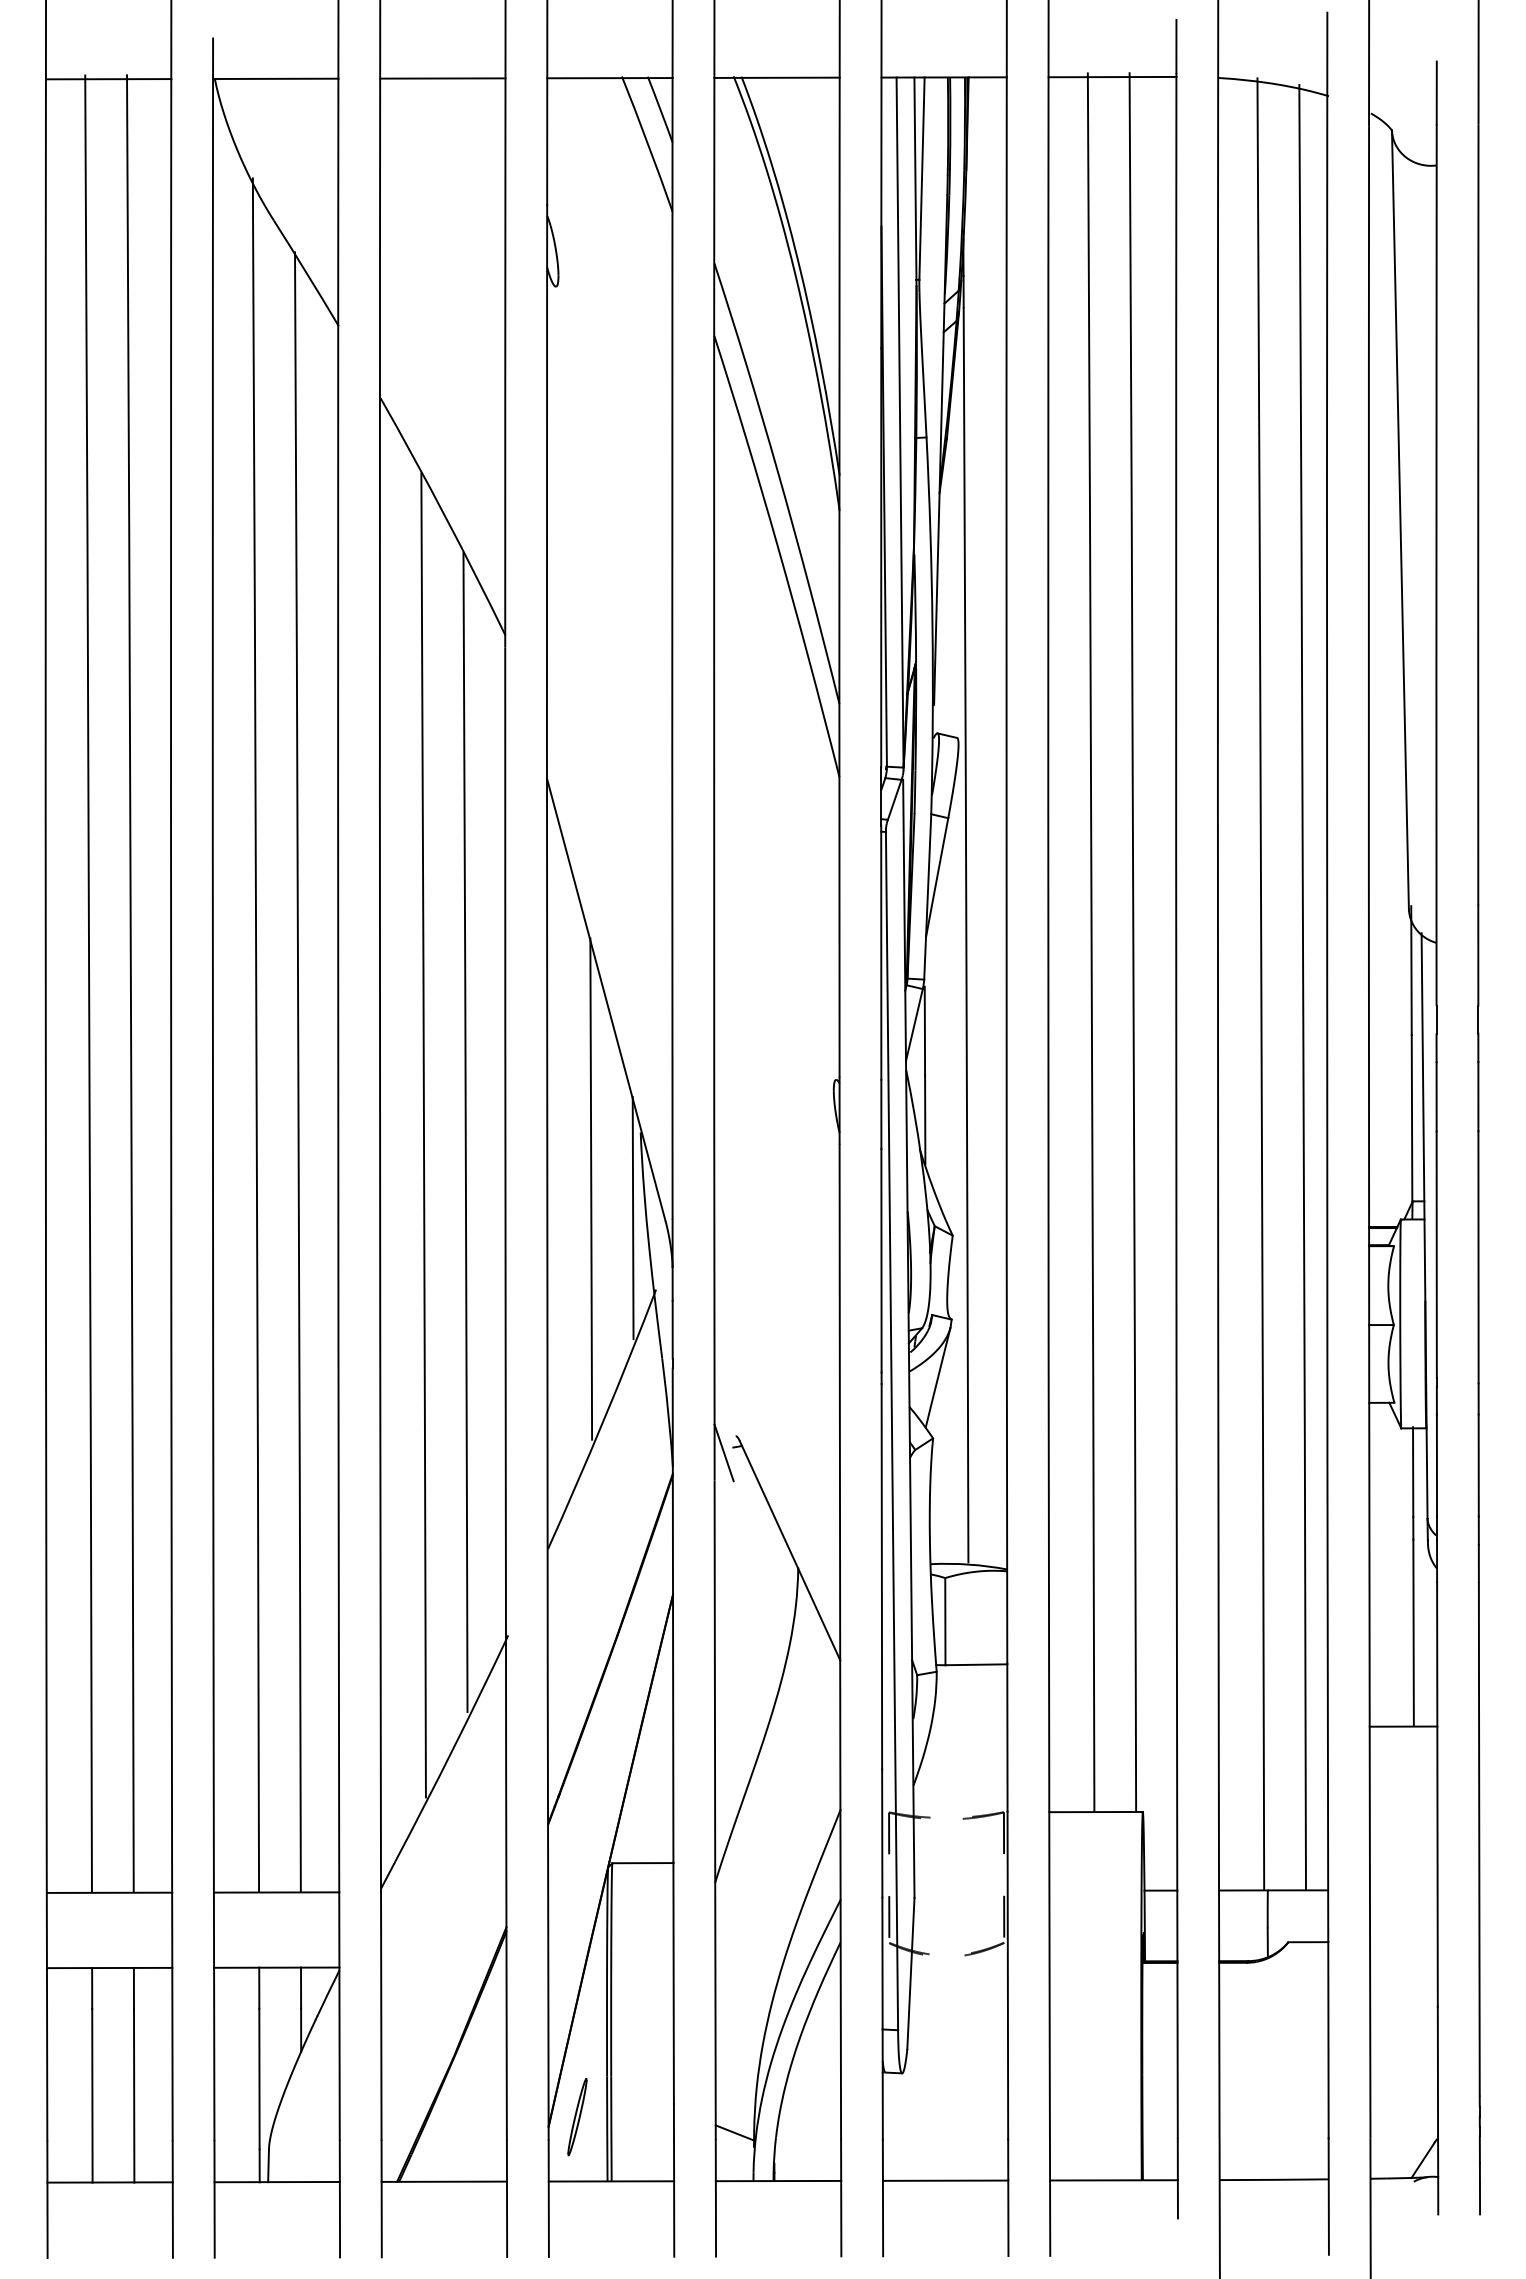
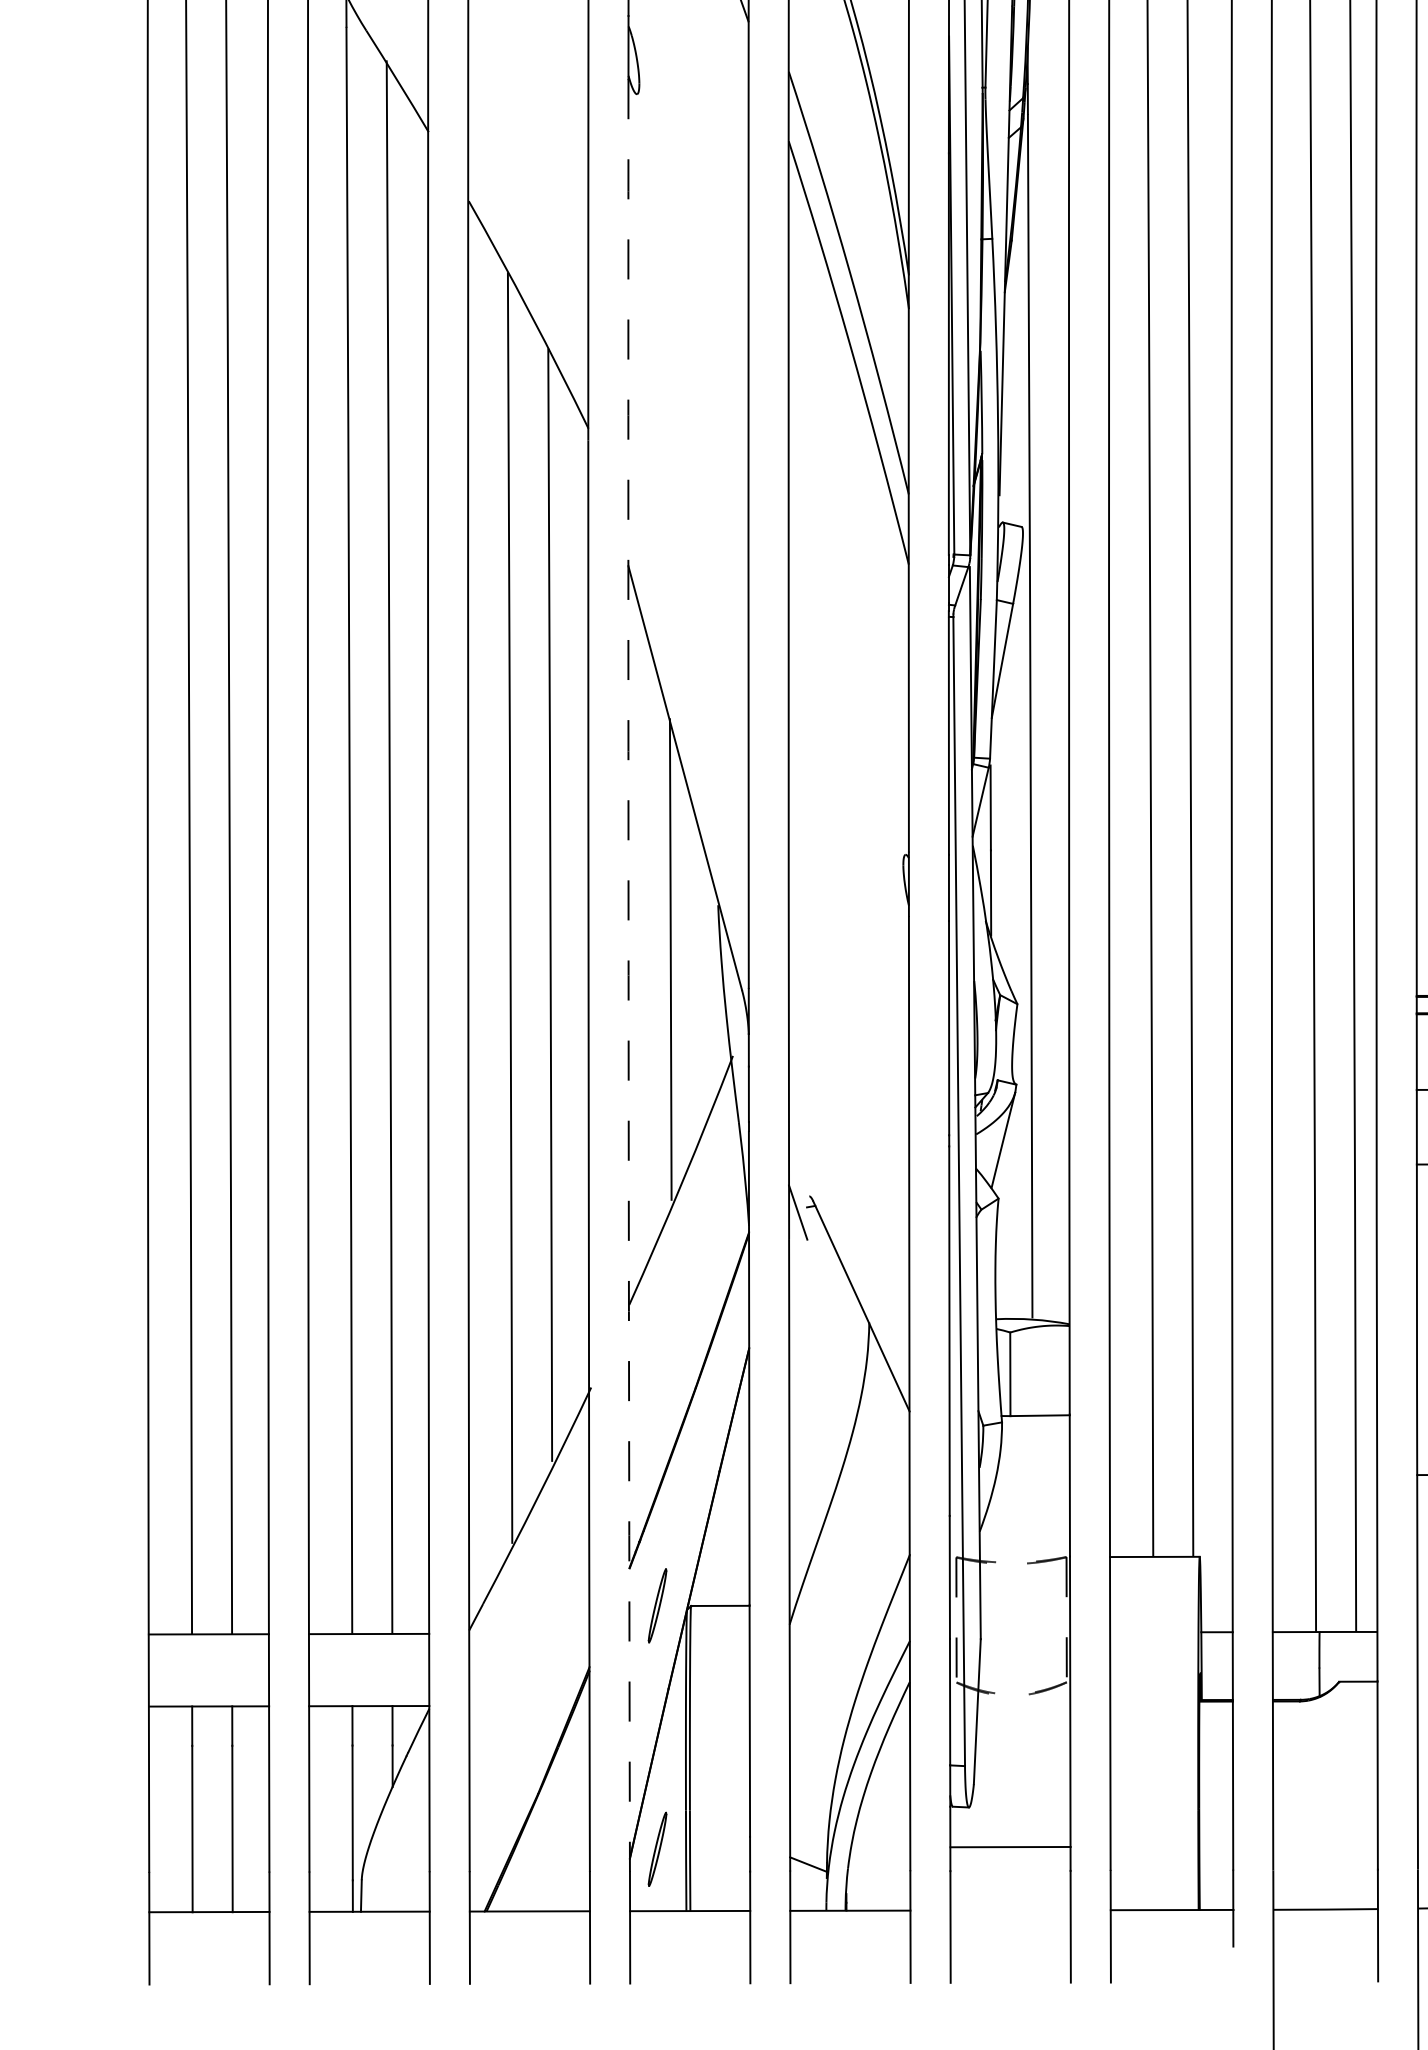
arc: (547, 1205) -> (628, 975), solid -> dashed
line: (632, 1217) -> (710, 986), removed
part: (577, 1863) -> (657, 1606), added
line: (945, 2180) -> (1010, 1846), moved

